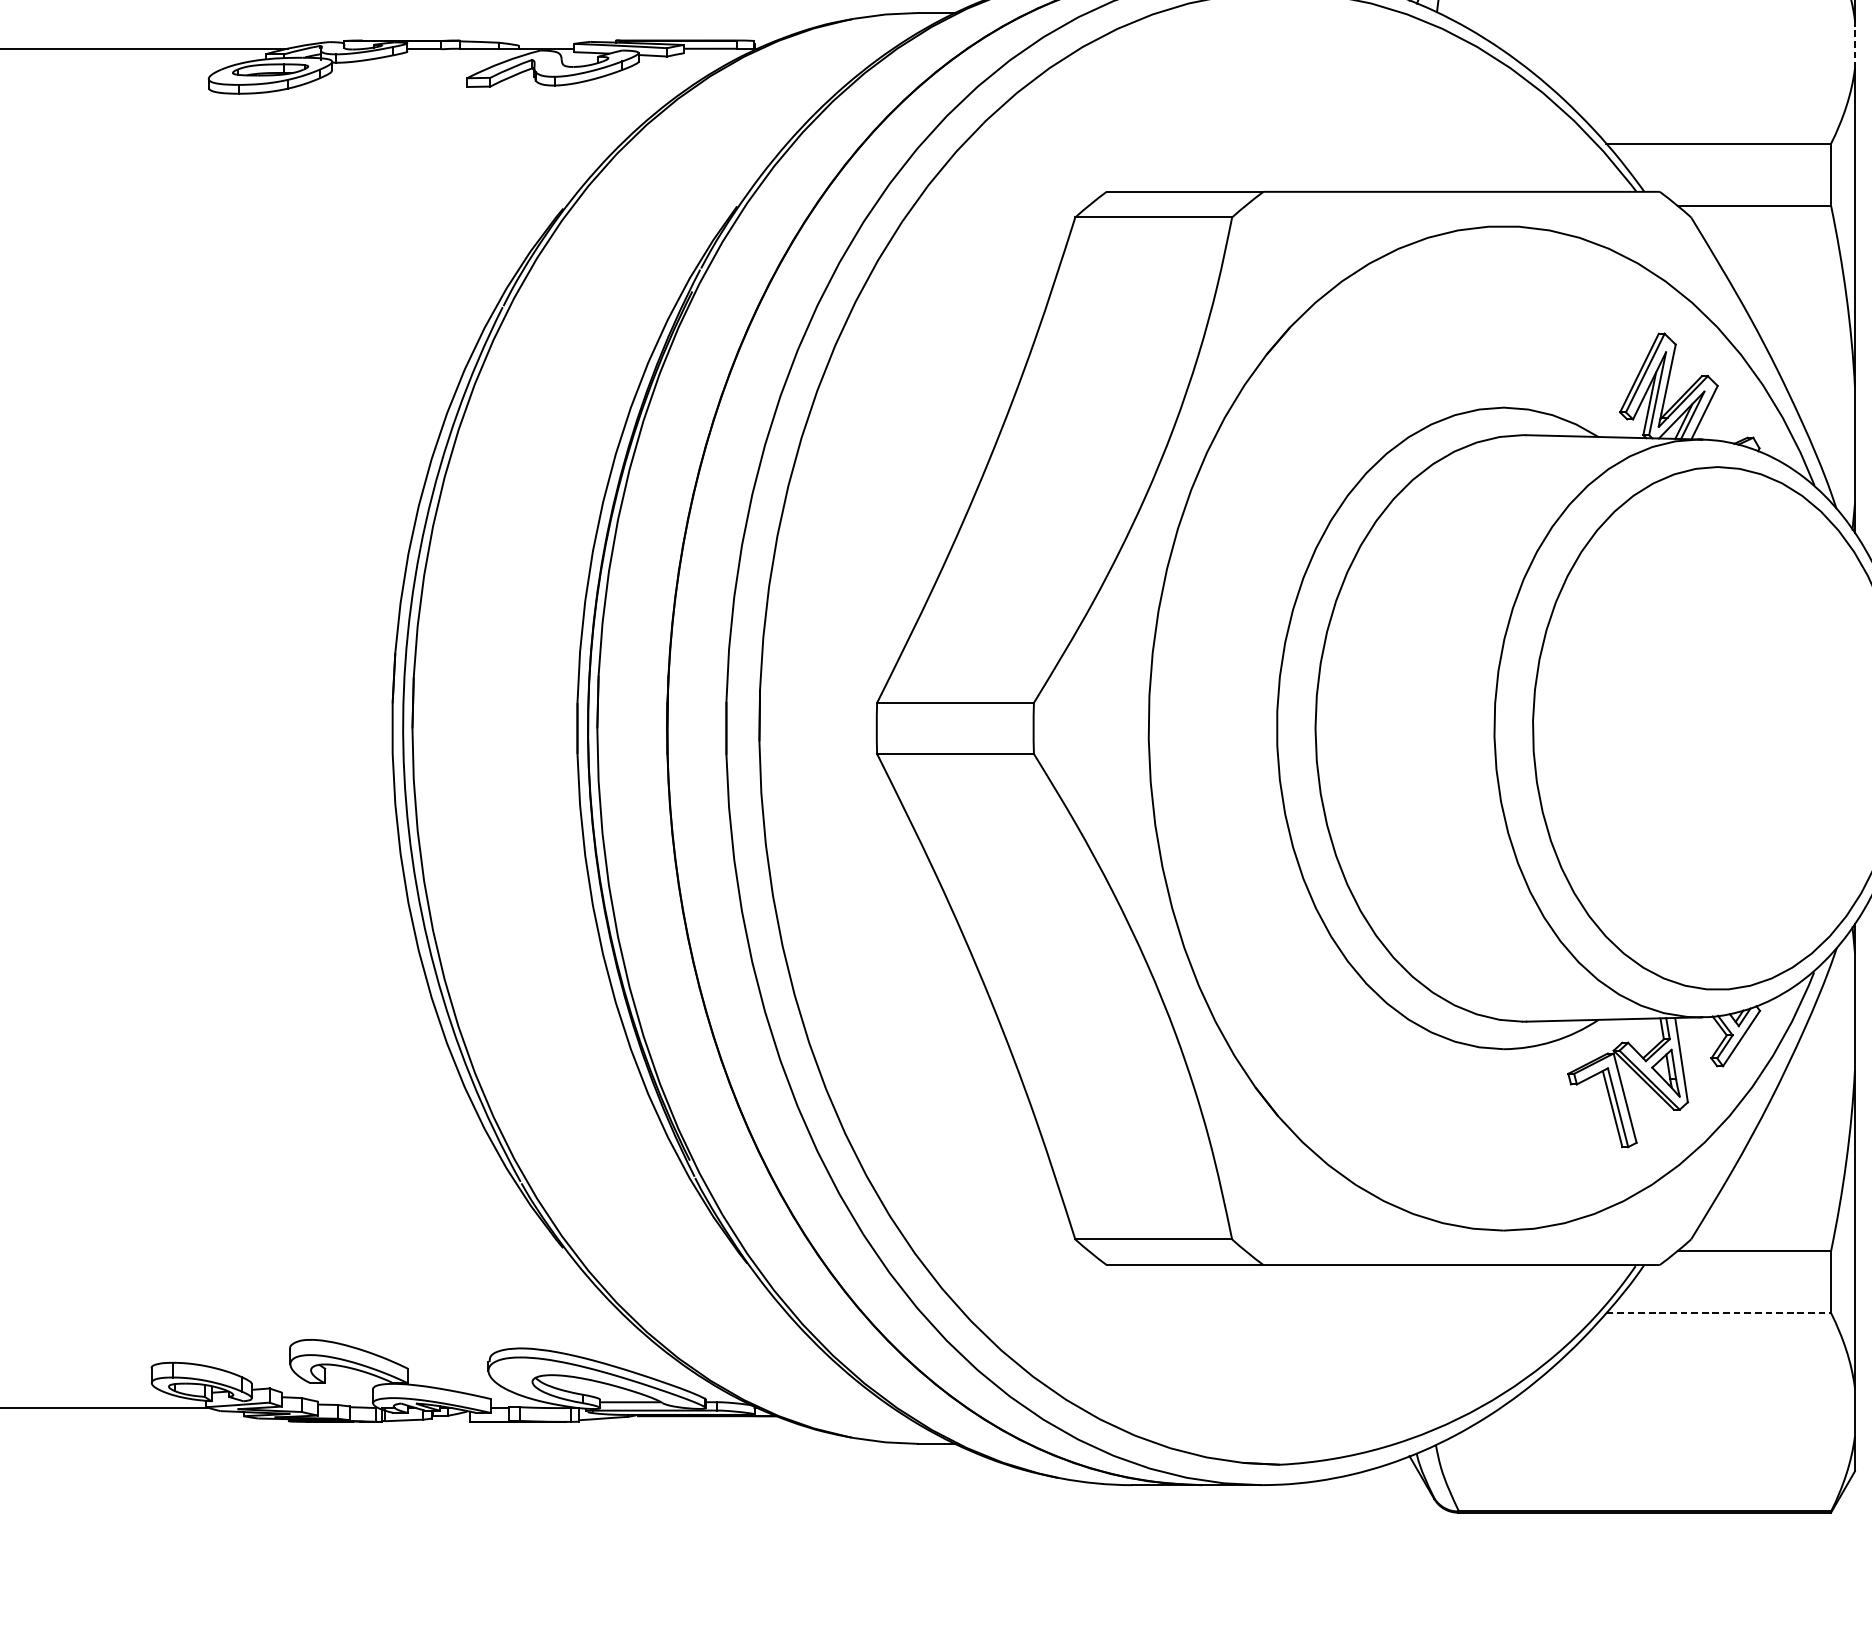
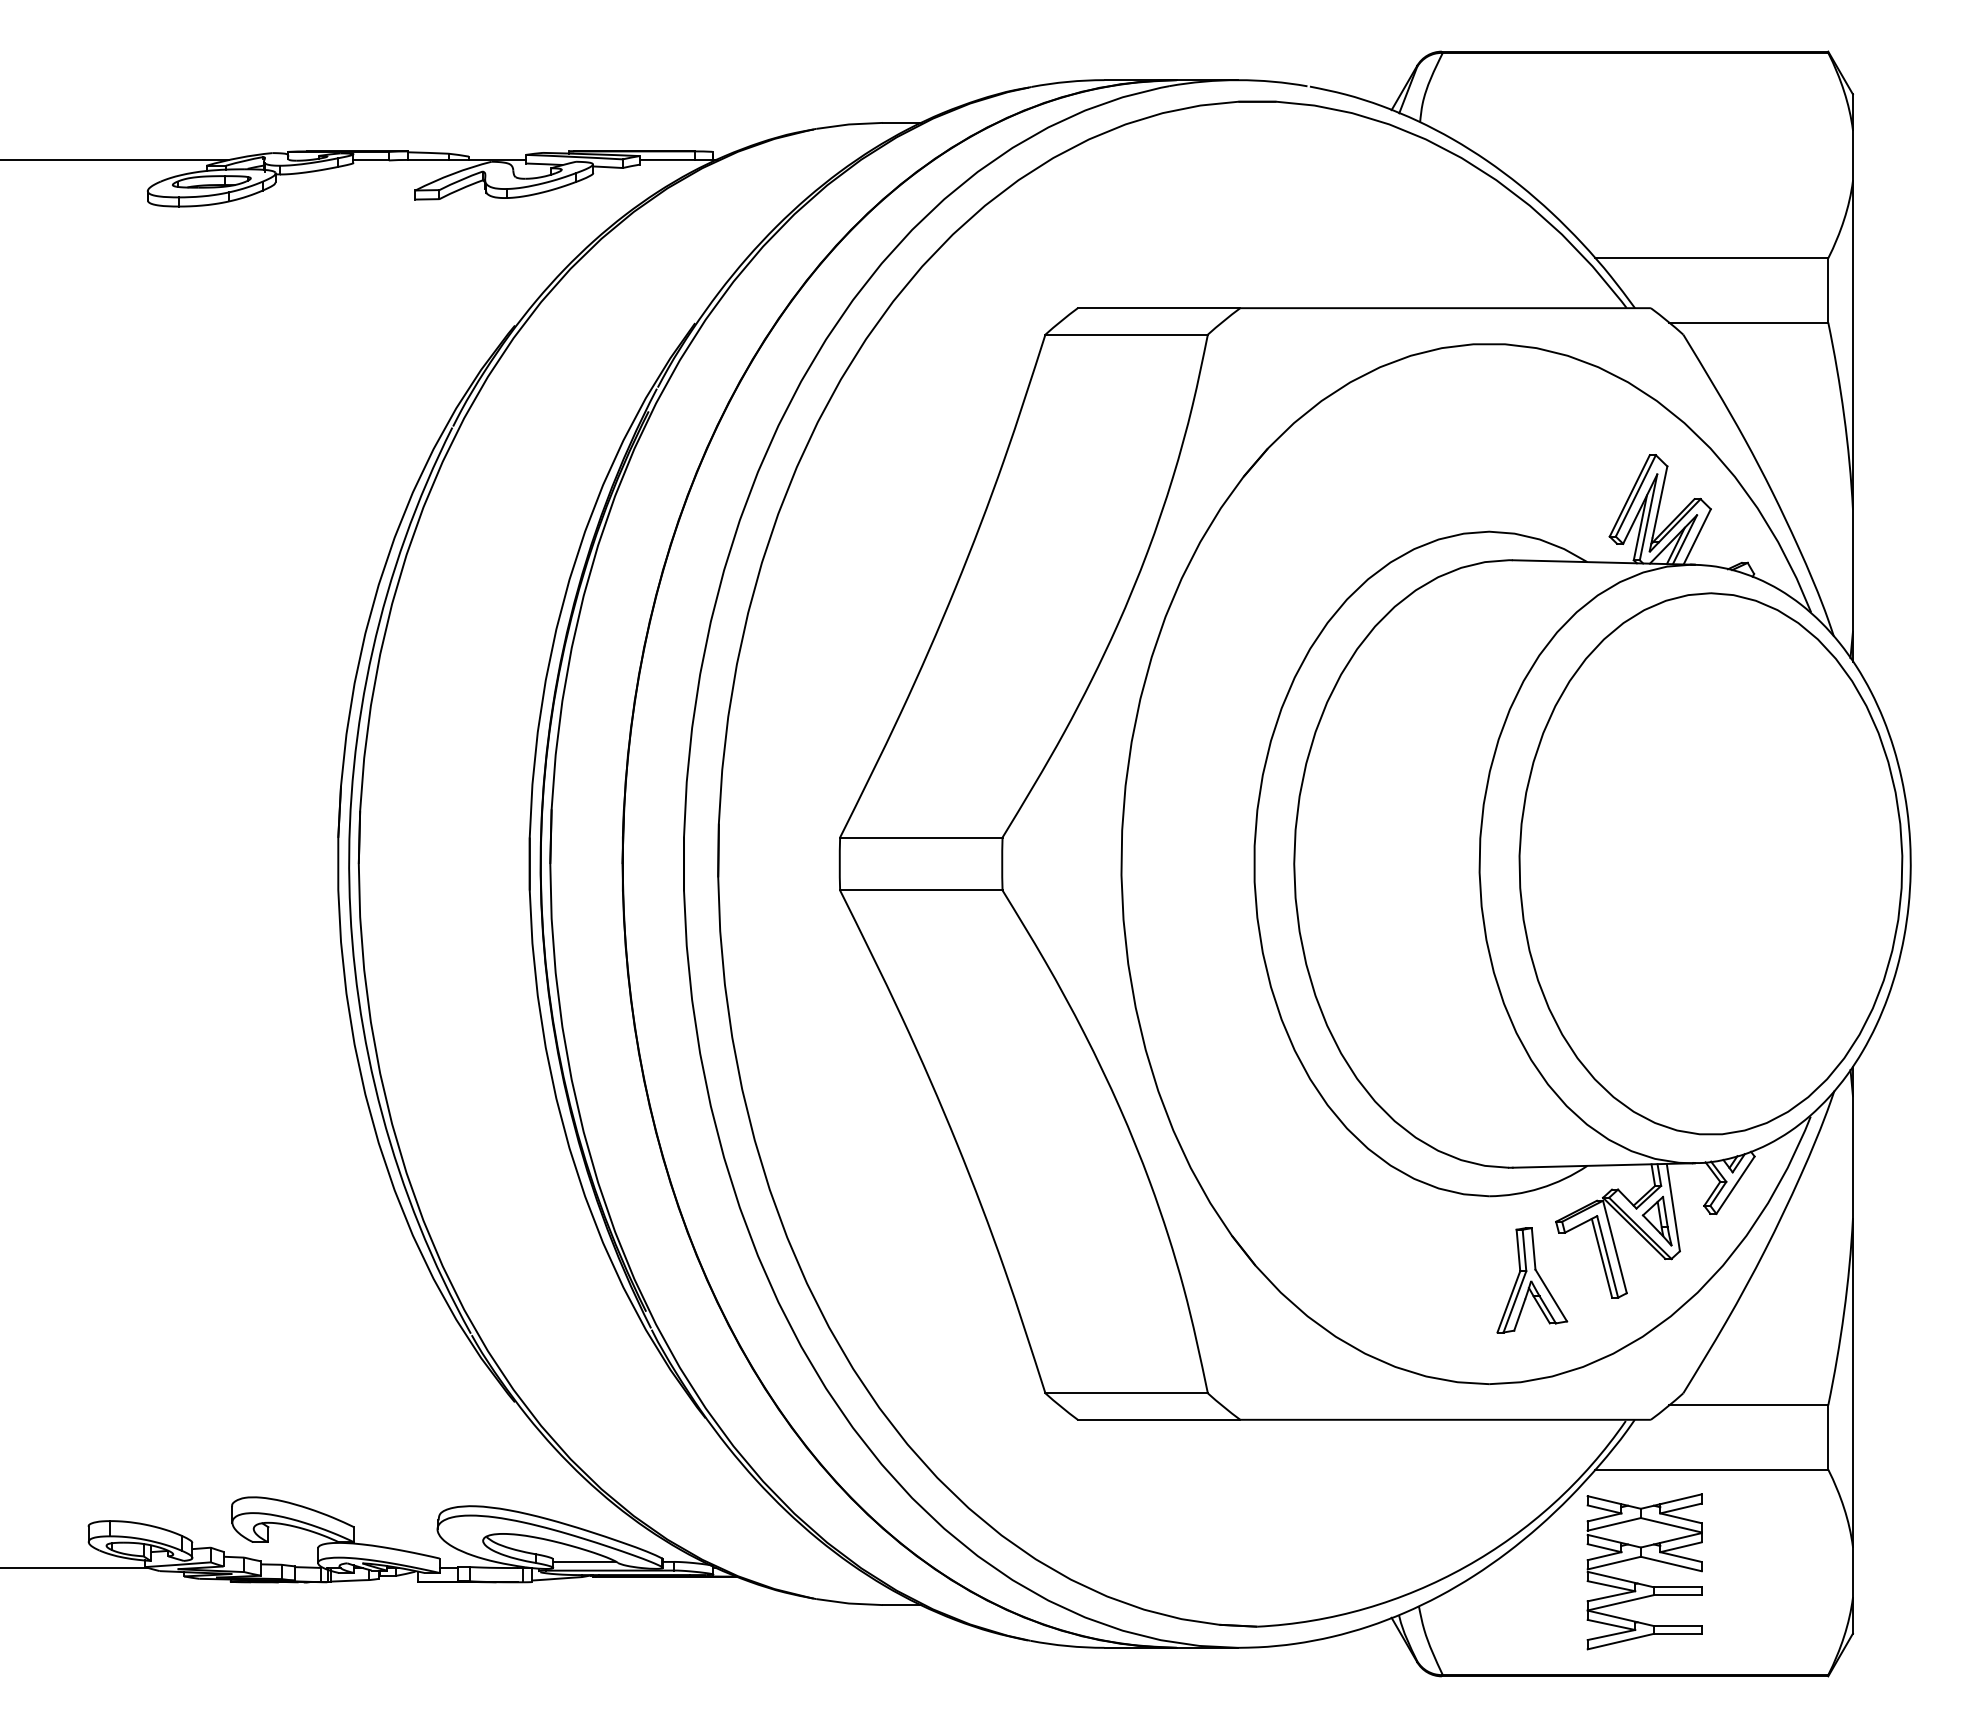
line: (1854, 44) -> (1852, 155), dashed -> solid
part: (1545, 1130) -> (1532, 1280), added
line: (1719, 1312) -> (1712, 1469), dashed -> solid
part: (1651, 1423) -> (1642, 1583), added

